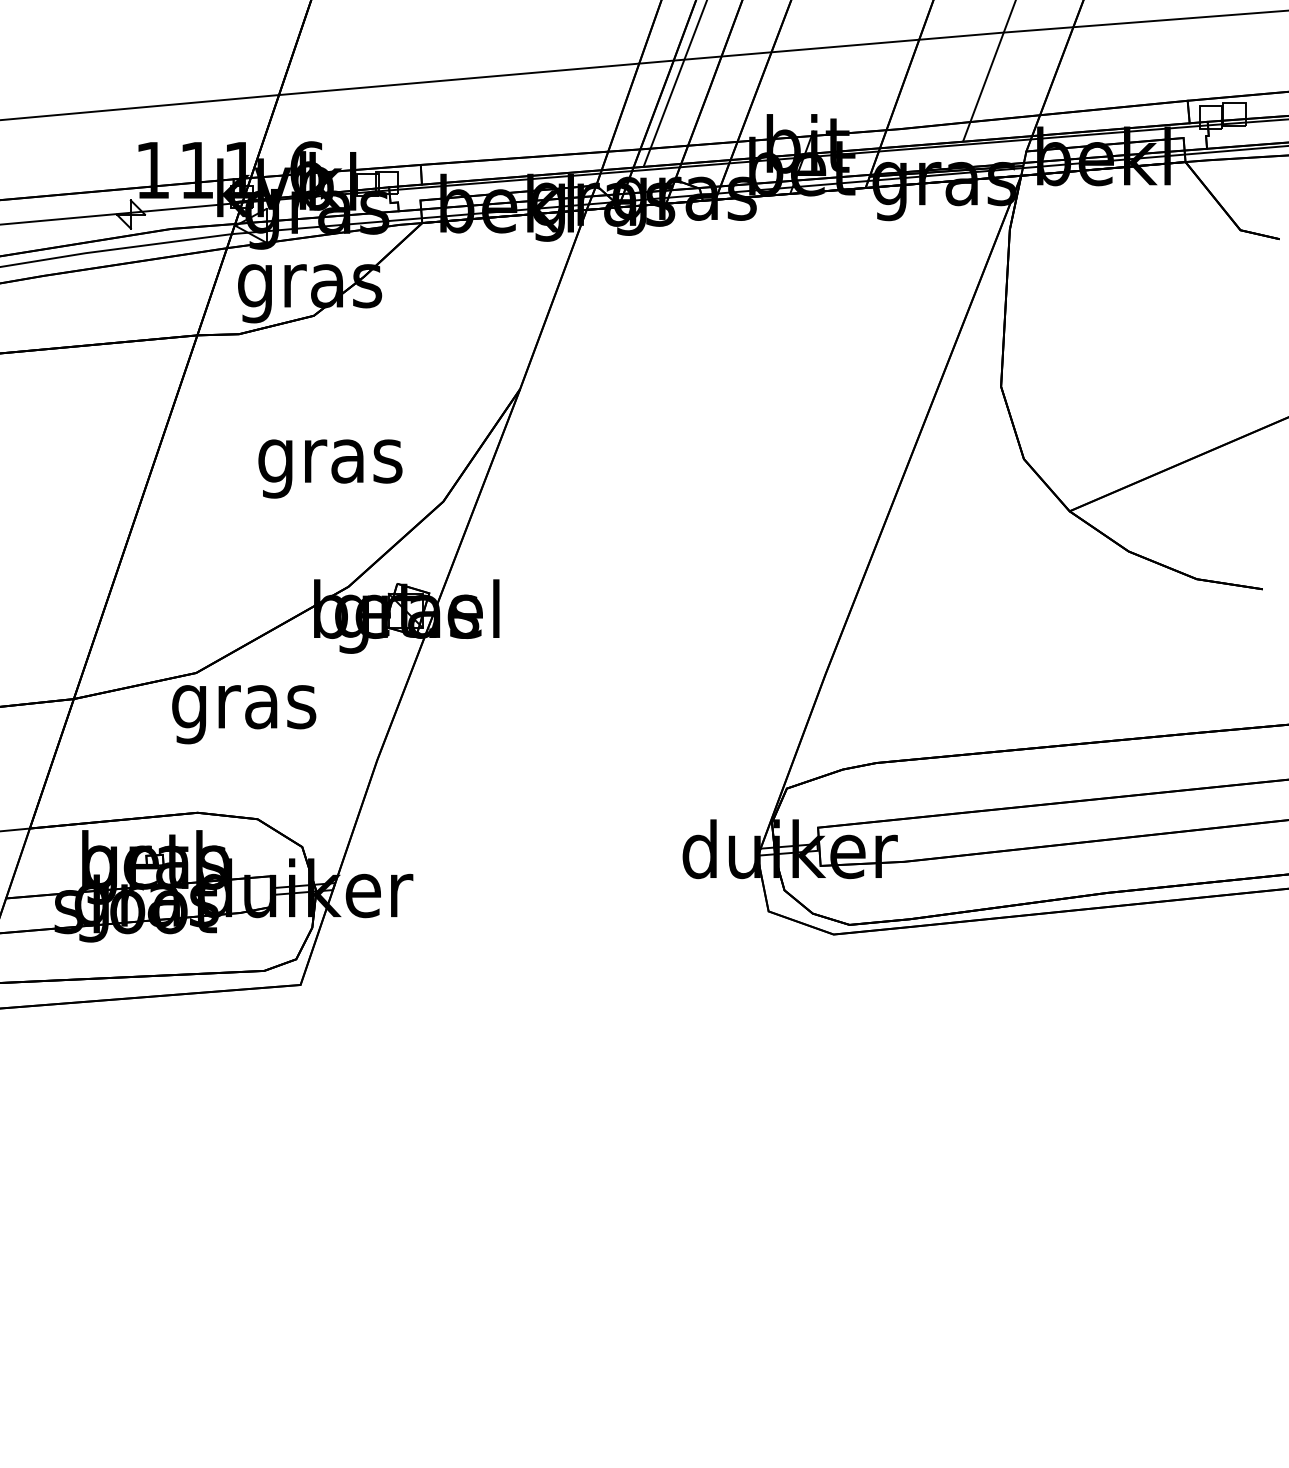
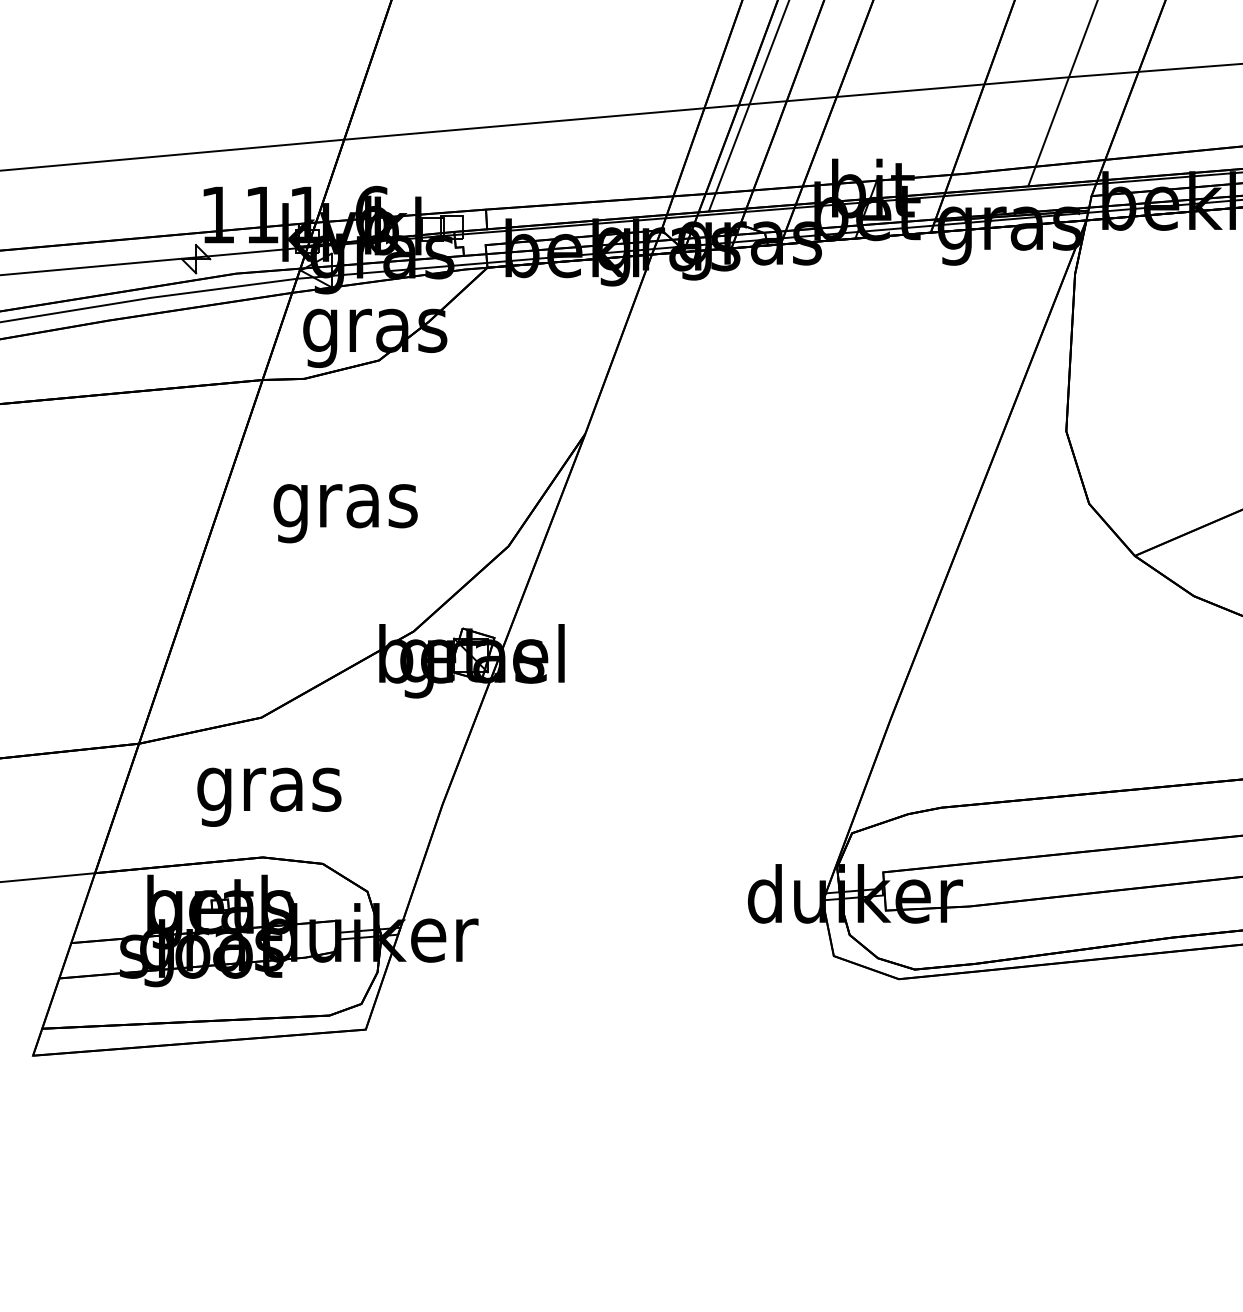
text: (330, 468) -> (345, 513), moved
text: (244, 714) -> (269, 797), moved

